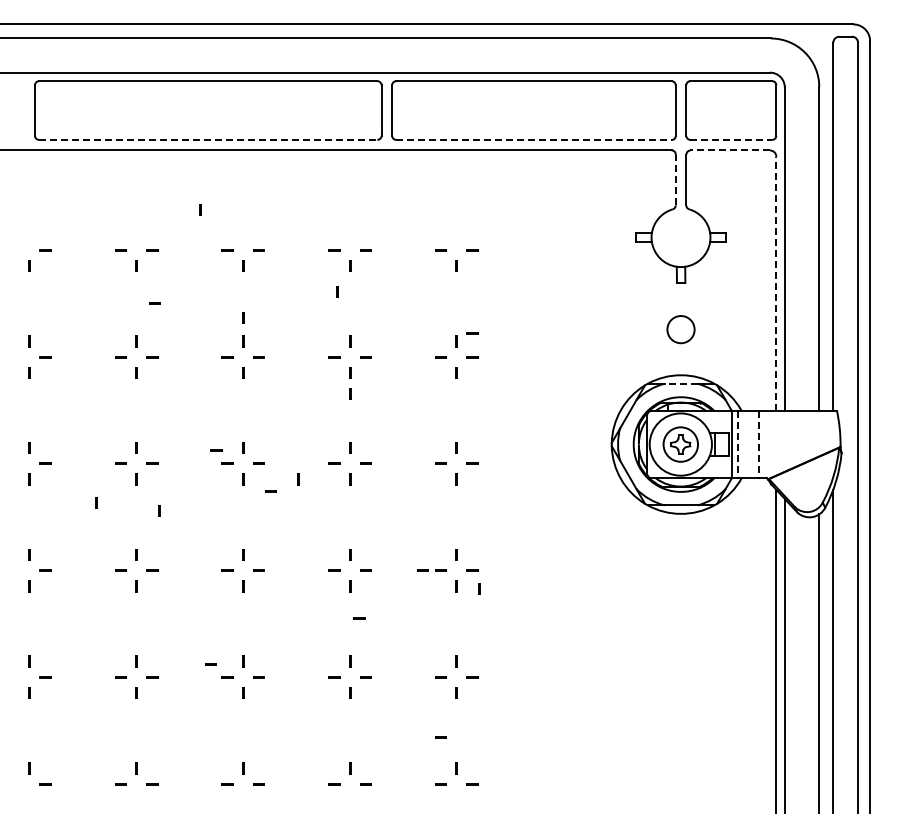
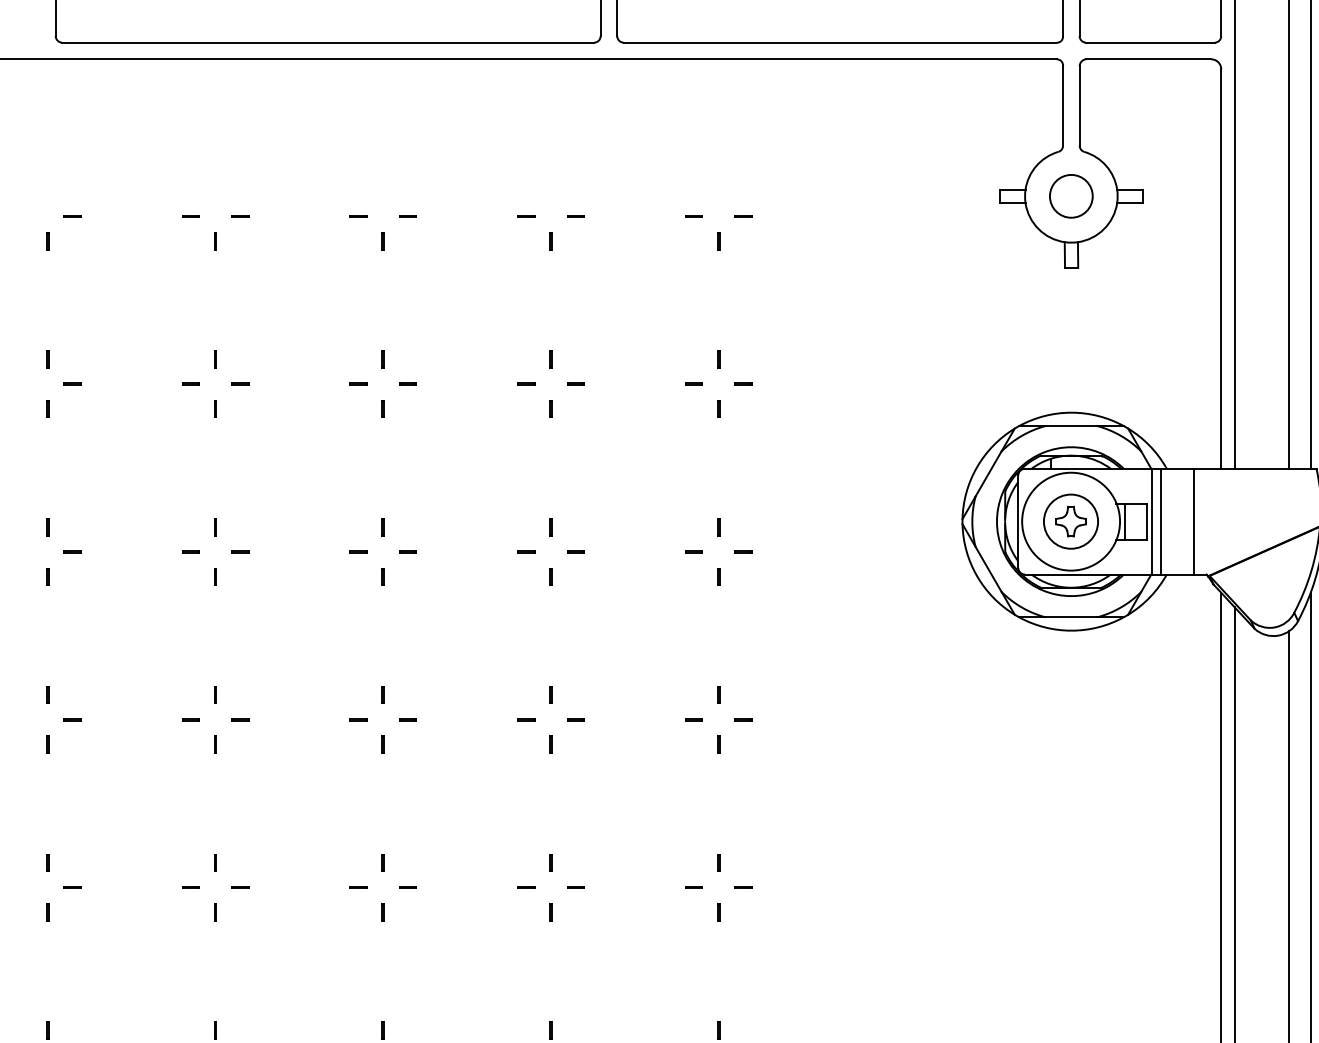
line: (208, 139) -> (328, 42), dashed -> solid
line: (533, 139) -> (839, 42), dashed -> solid
line: (731, 139) -> (1150, 42), dashed -> solid
line: (730, 150) -> (1149, 59), dashed -> solid
line: (675, 179) -> (1062, 104), dashed -> solid
line: (200, 209) -> (315, 152), removed
line: (776, 283) -> (1221, 268), dashed -> solid
line: (337, 291) -> (531, 281), removed
line: (154, 303) -> (243, 299), removed
line: (243, 317) -> (383, 321), removed
circle: (680, 329) -> (1070, 196), moved
line: (472, 333) -> (743, 347), removed
line: (681, 383) -> (1072, 425), dashed -> solid
line: (350, 393) -> (551, 441), removed
line: (738, 444) -> (1161, 521), dashed -> solid
line: (758, 444) -> (1193, 521), dashed -> solid
line: (216, 450) -> (341, 530), removed
line: (298, 479) -> (469, 576), removed
line: (270, 491) -> (425, 595), removed
line: (96, 502) -> (152, 612), removed
line: (159, 510) -> (251, 625), removed
line: (422, 570) -> (664, 719), removed
line: (479, 588) -> (754, 747), removed
line: (359, 618) -> (565, 795), removed
line: (210, 664) -> (331, 867), removed
line: (440, 737) -> (693, 982), removed

